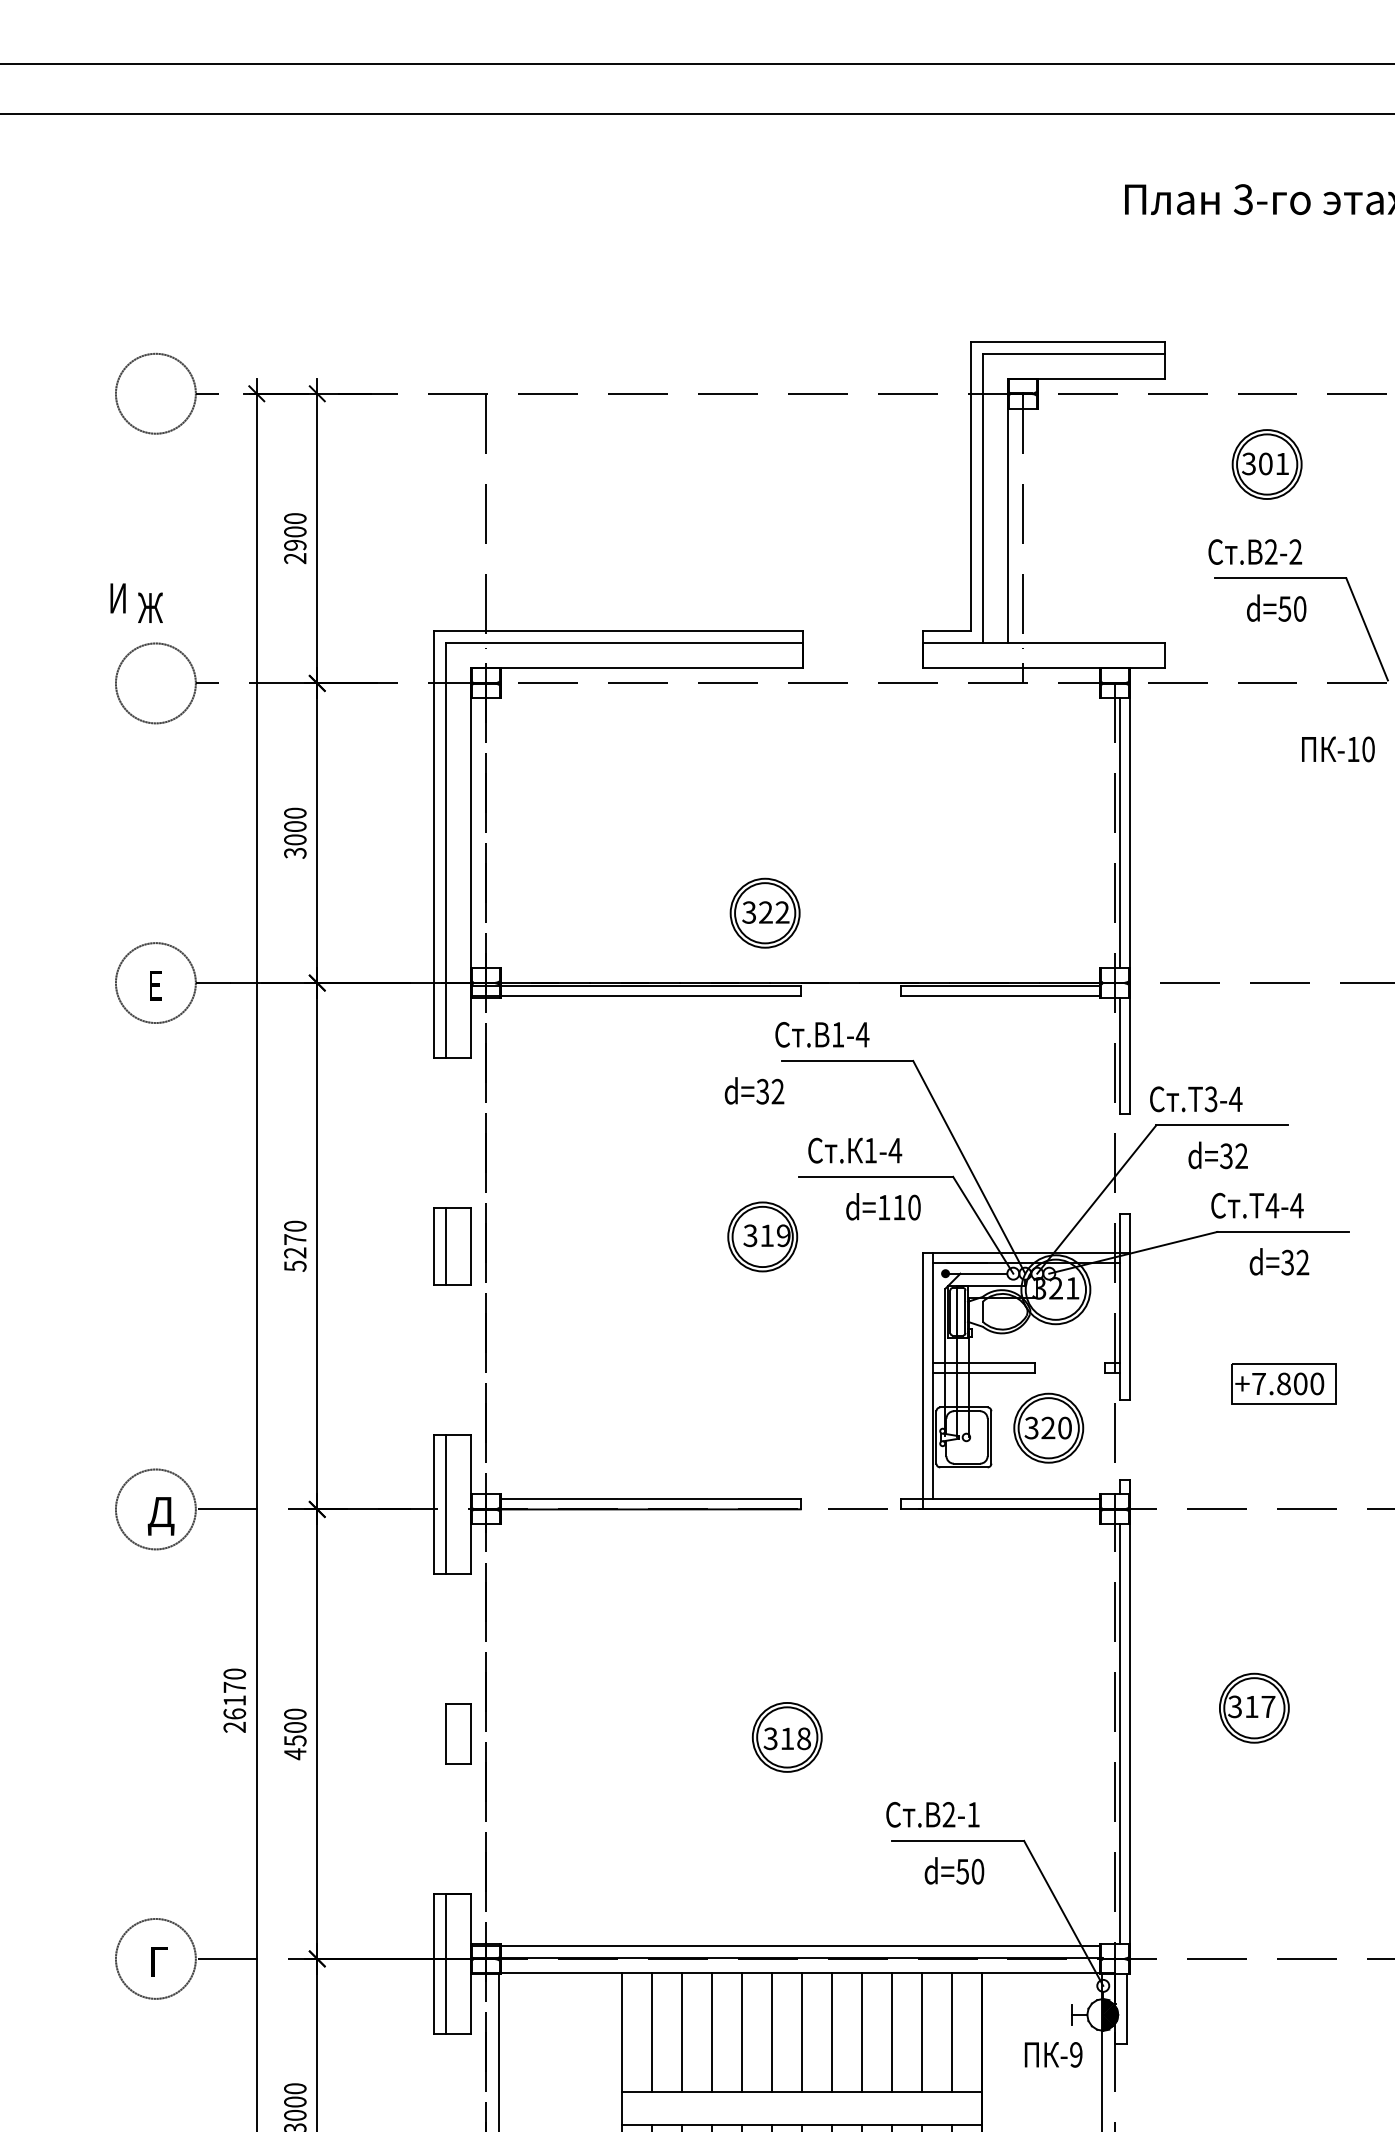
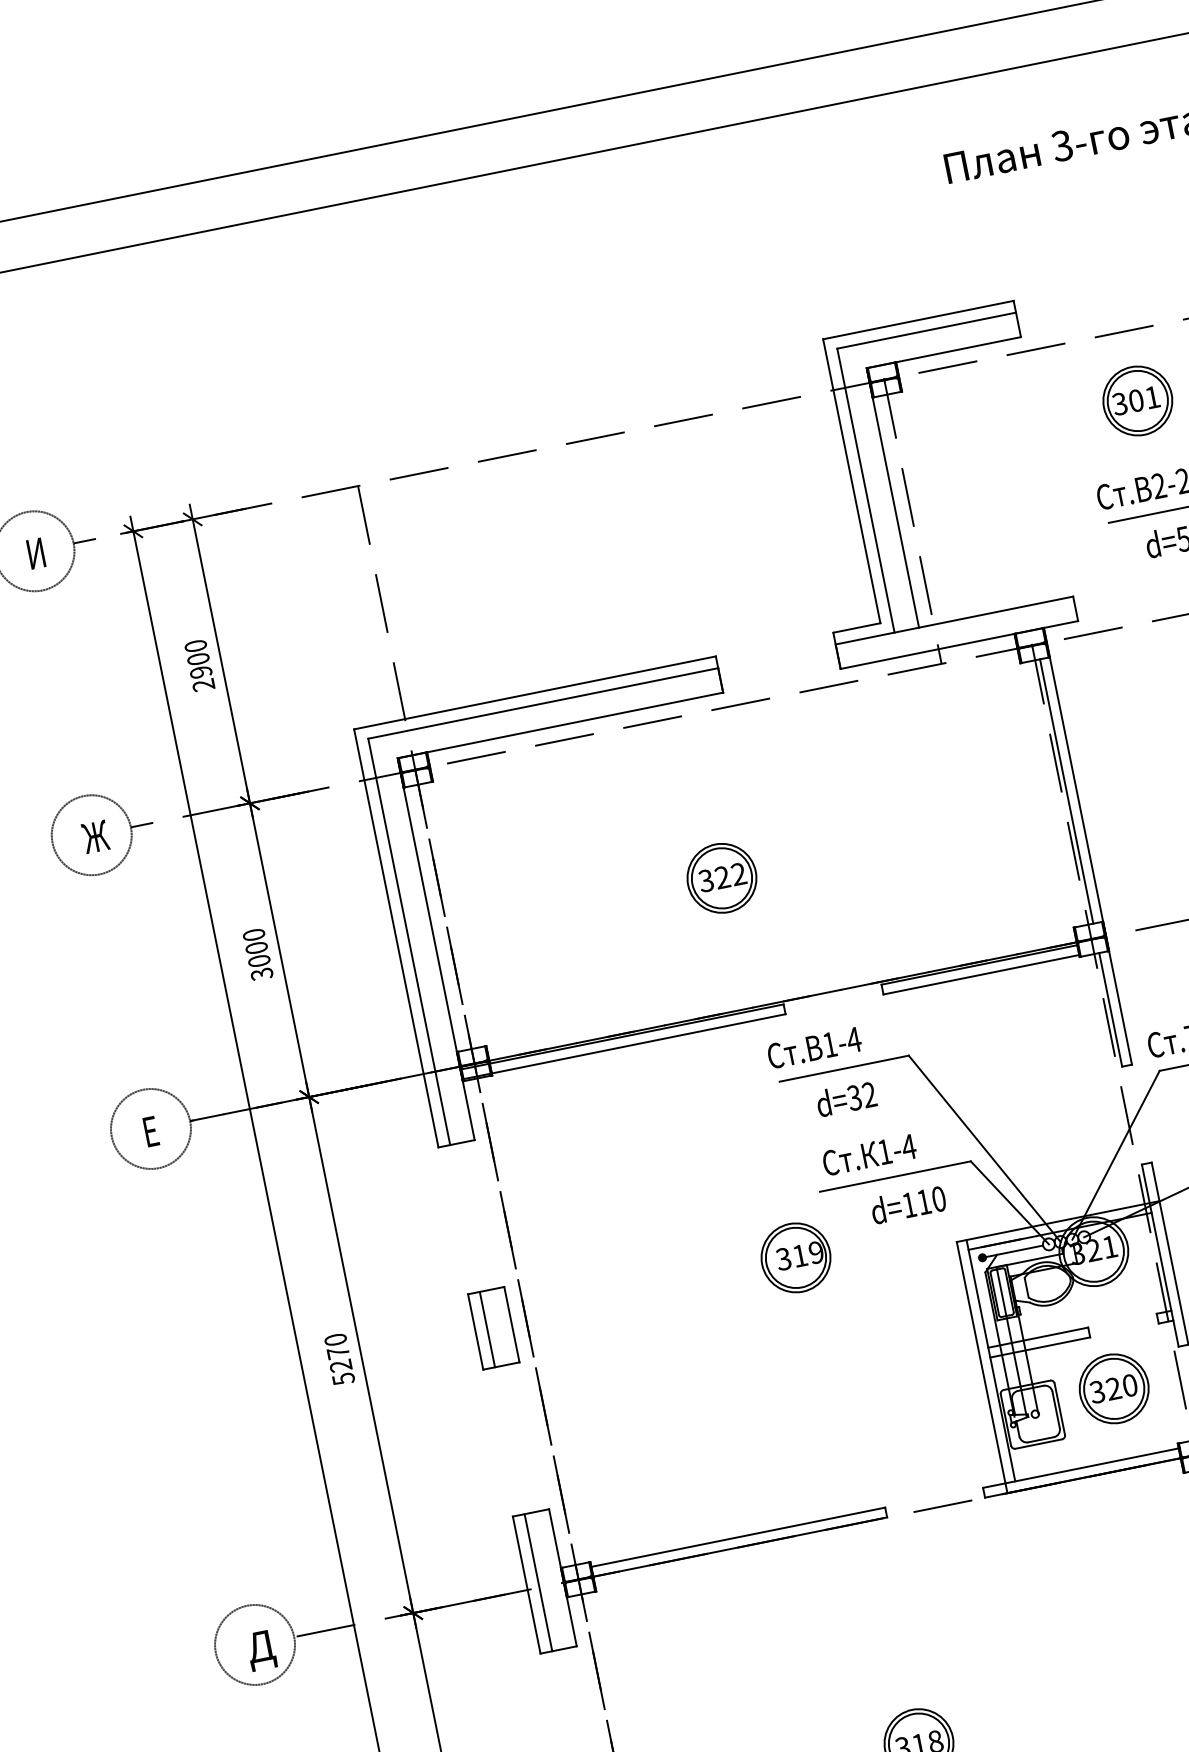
text: (117, 598) -> (35, 553), moved
text: (150, 607) -> (95, 836), moved
part: (764, 912) -> (721, 877), moved
text: (754, 1090) -> (846, 1098), moved

